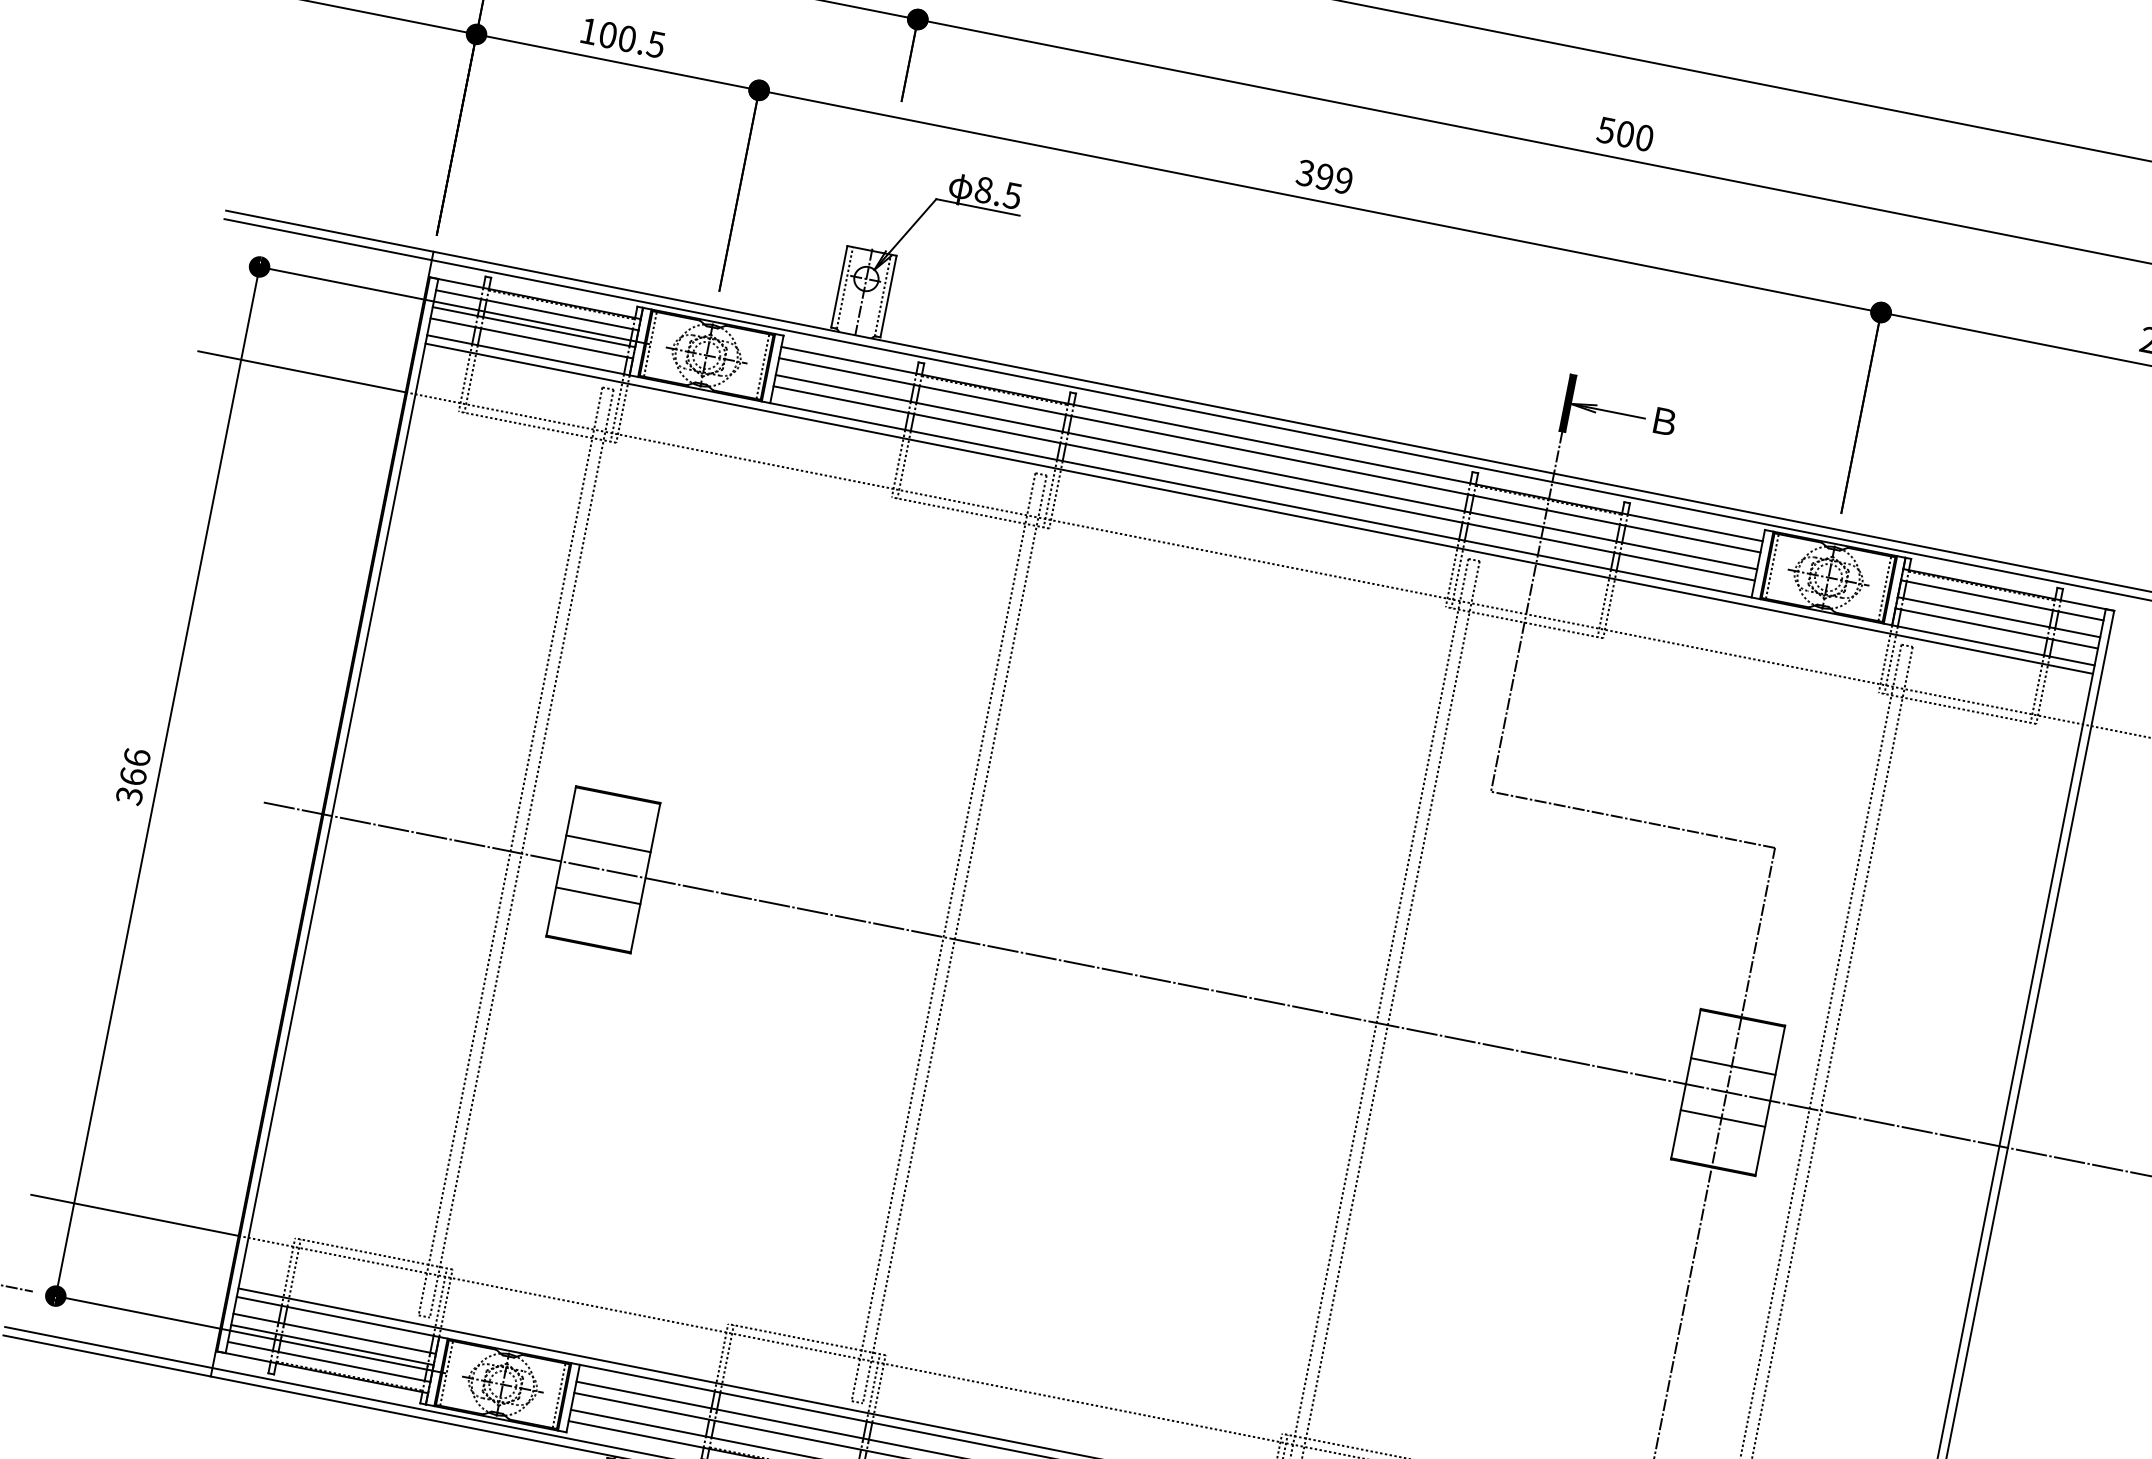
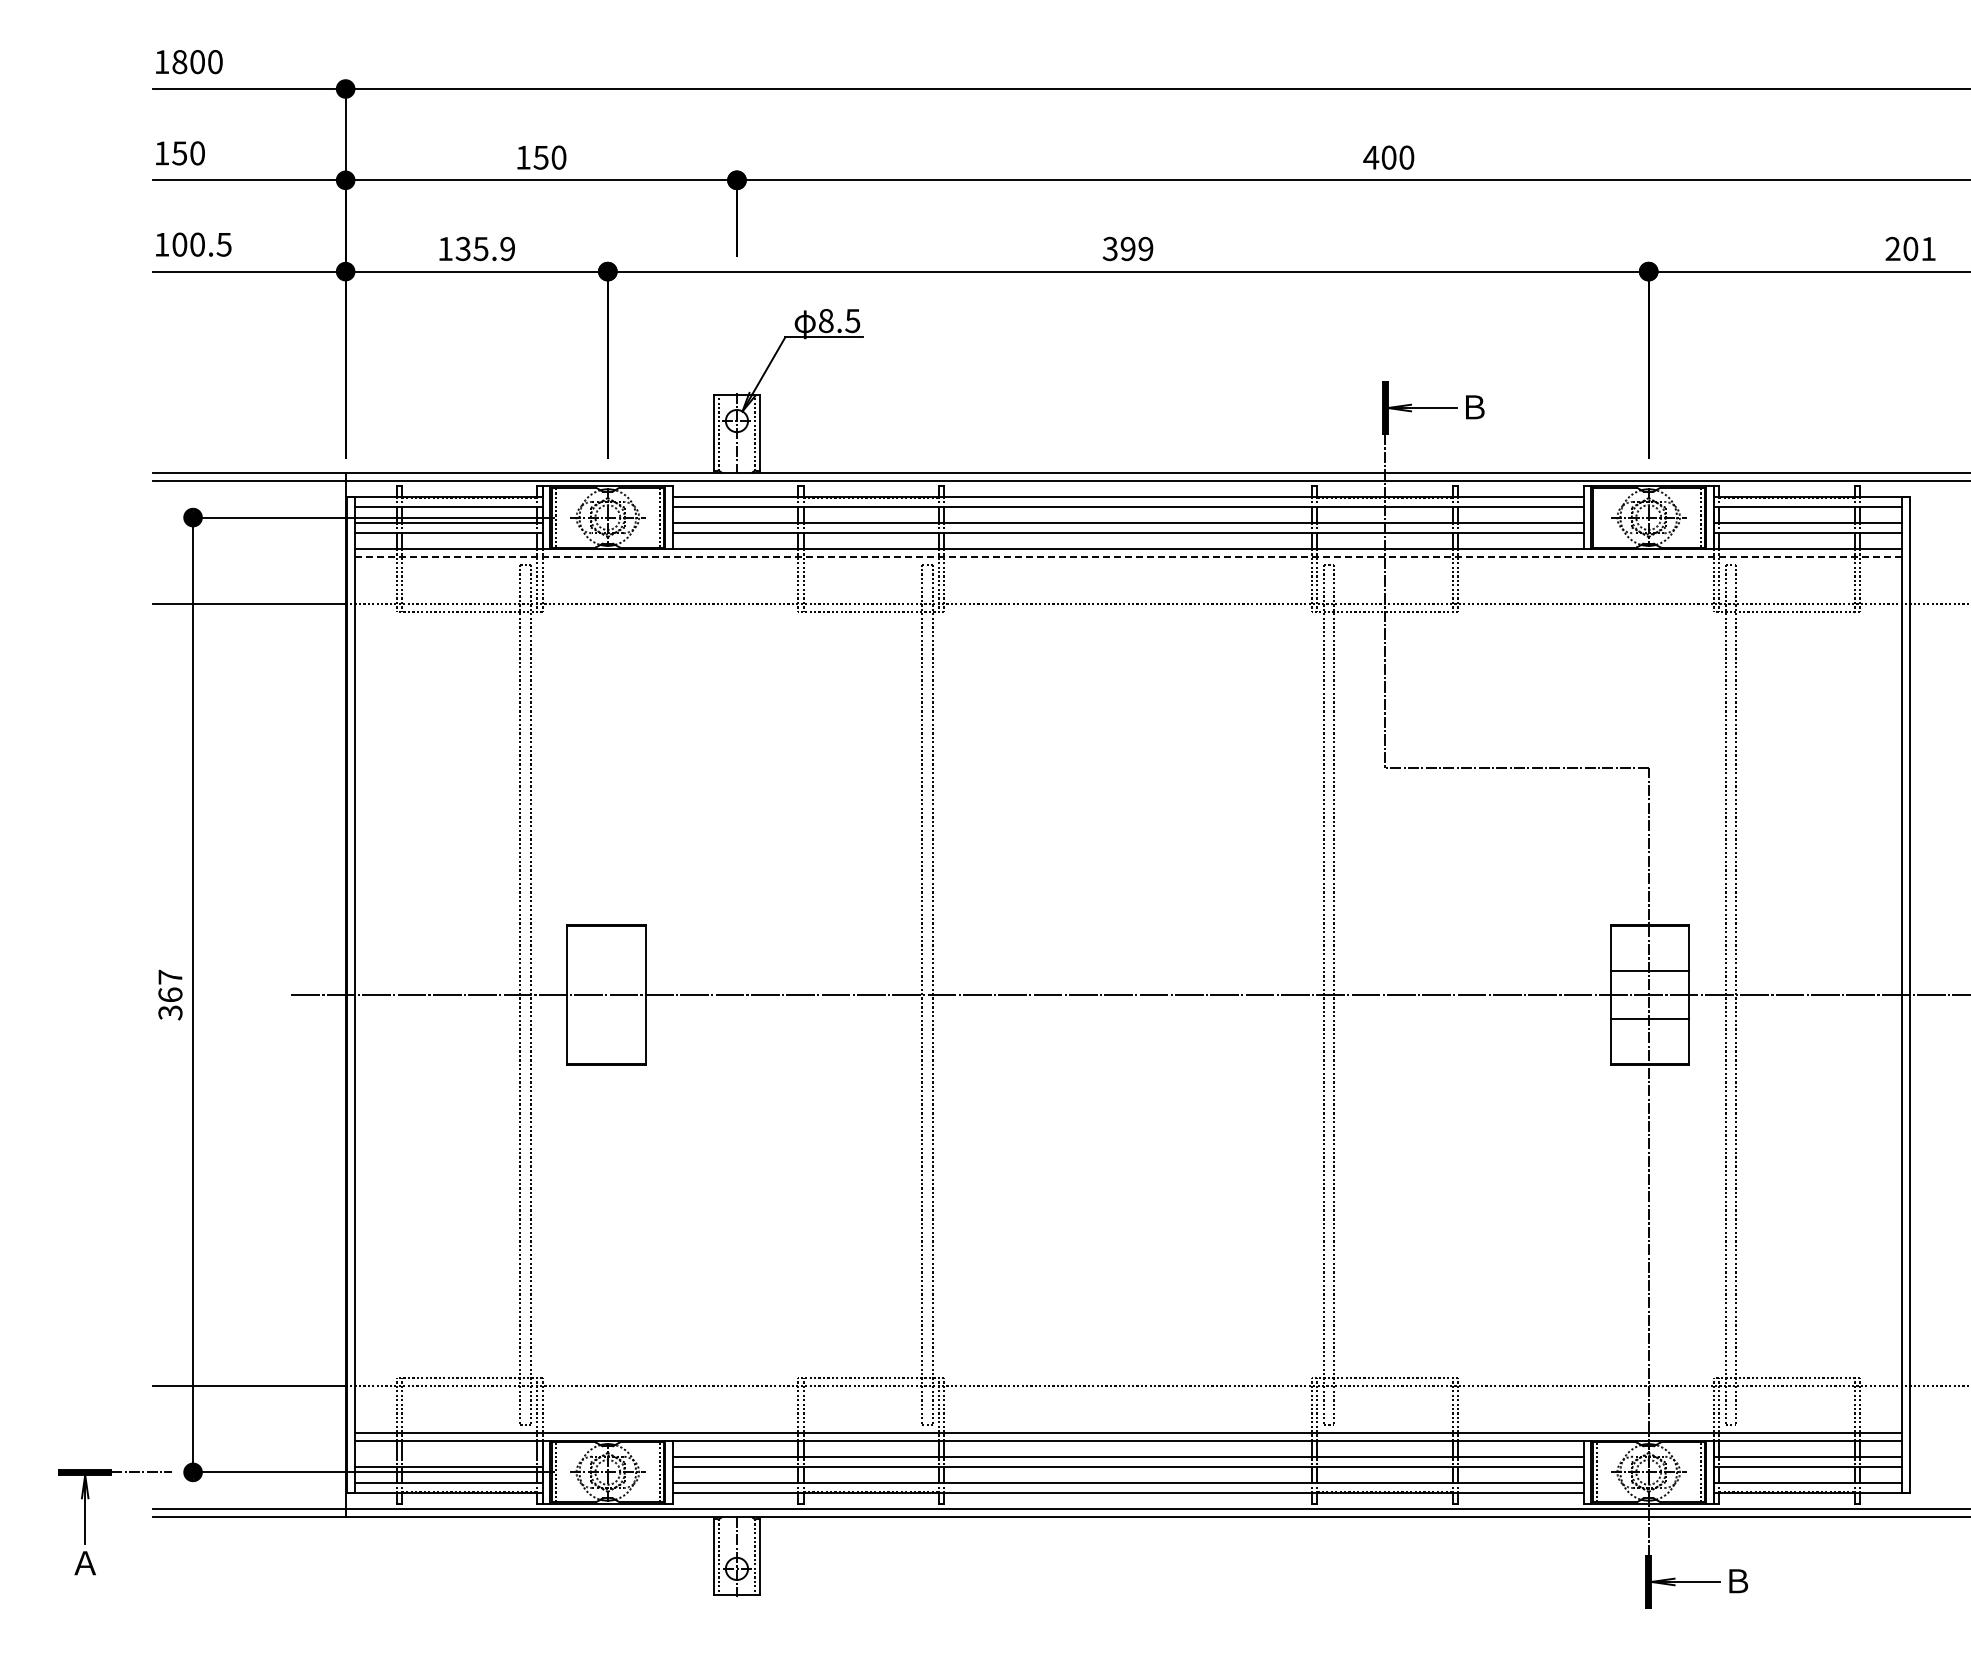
text: (631, 39) -> (484, 248), 100.5 -> 135.9
text: (1606, 130) -> (1371, 157), 500 -> 400
line: (1259, 508) -> (1128, 556), solid -> dashed
line: (1772, 566) -> (1596, 517), removed
text: (137, 756) -> (170, 976), 366 -> 367
line: (608, 843) -> (606, 970), removed
line: (598, 896) -> (606, 1019), removed
line: (334, 1333) -> (448, 1456), removed

